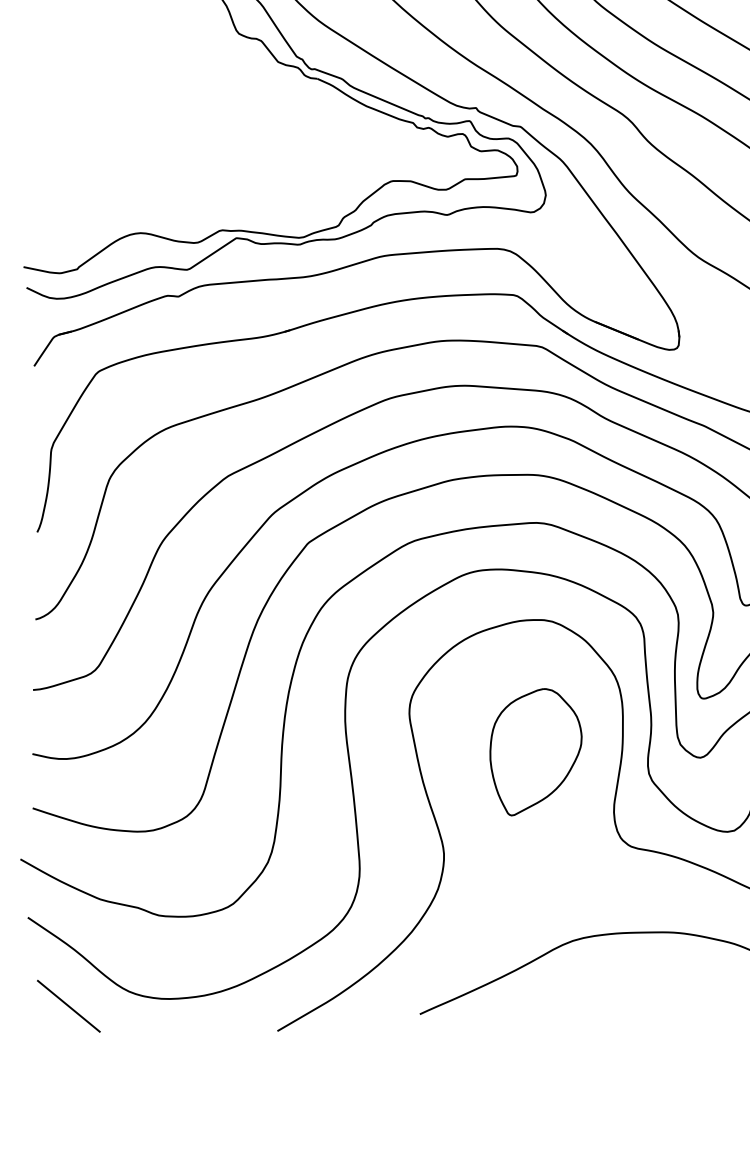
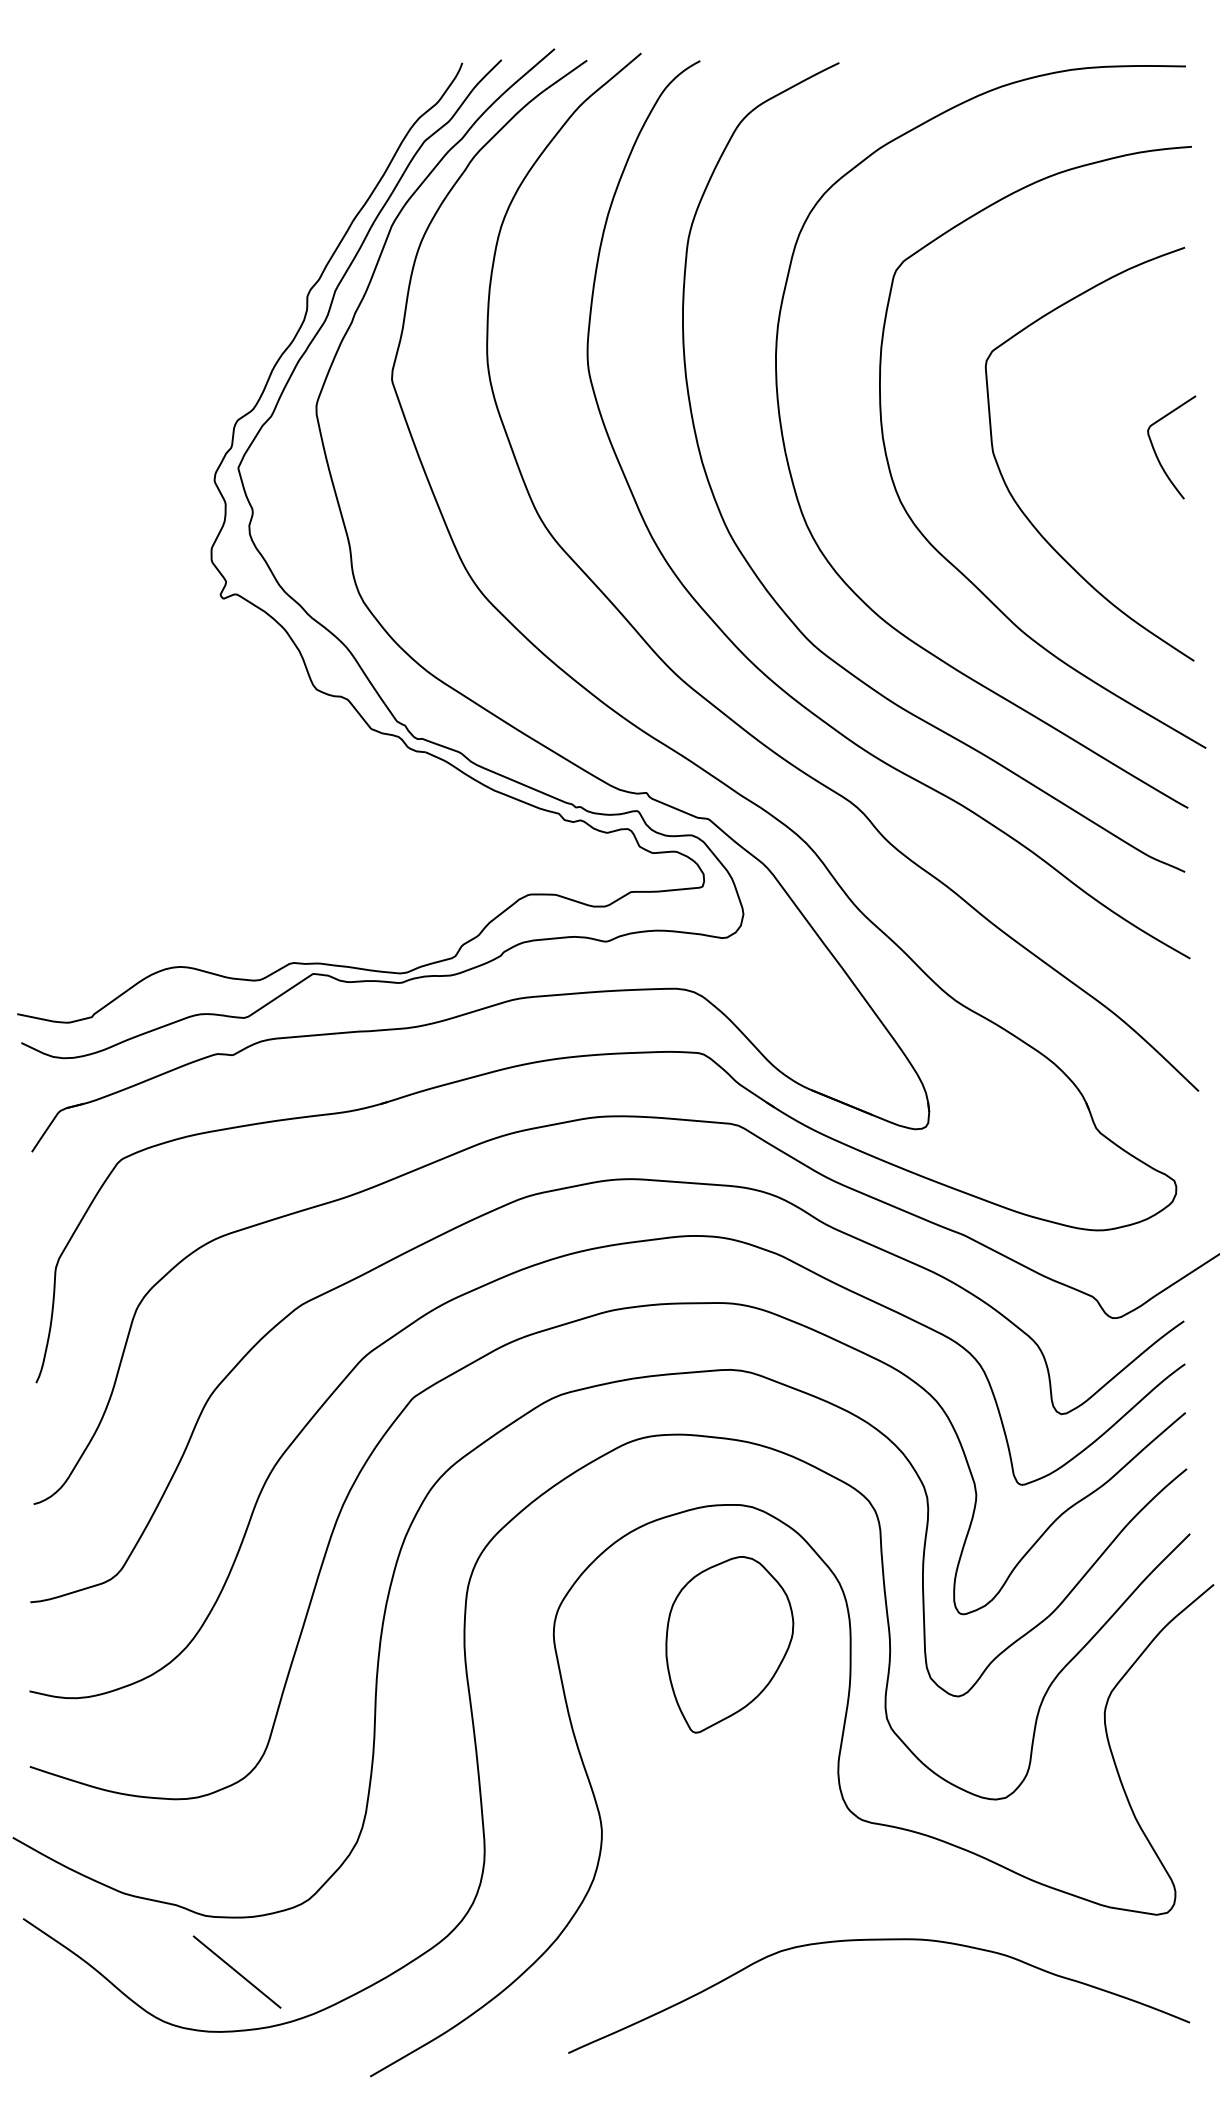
part: (535, 752) -> (729, 1644), moved
line: (68, 1005) -> (236, 1971), moved

